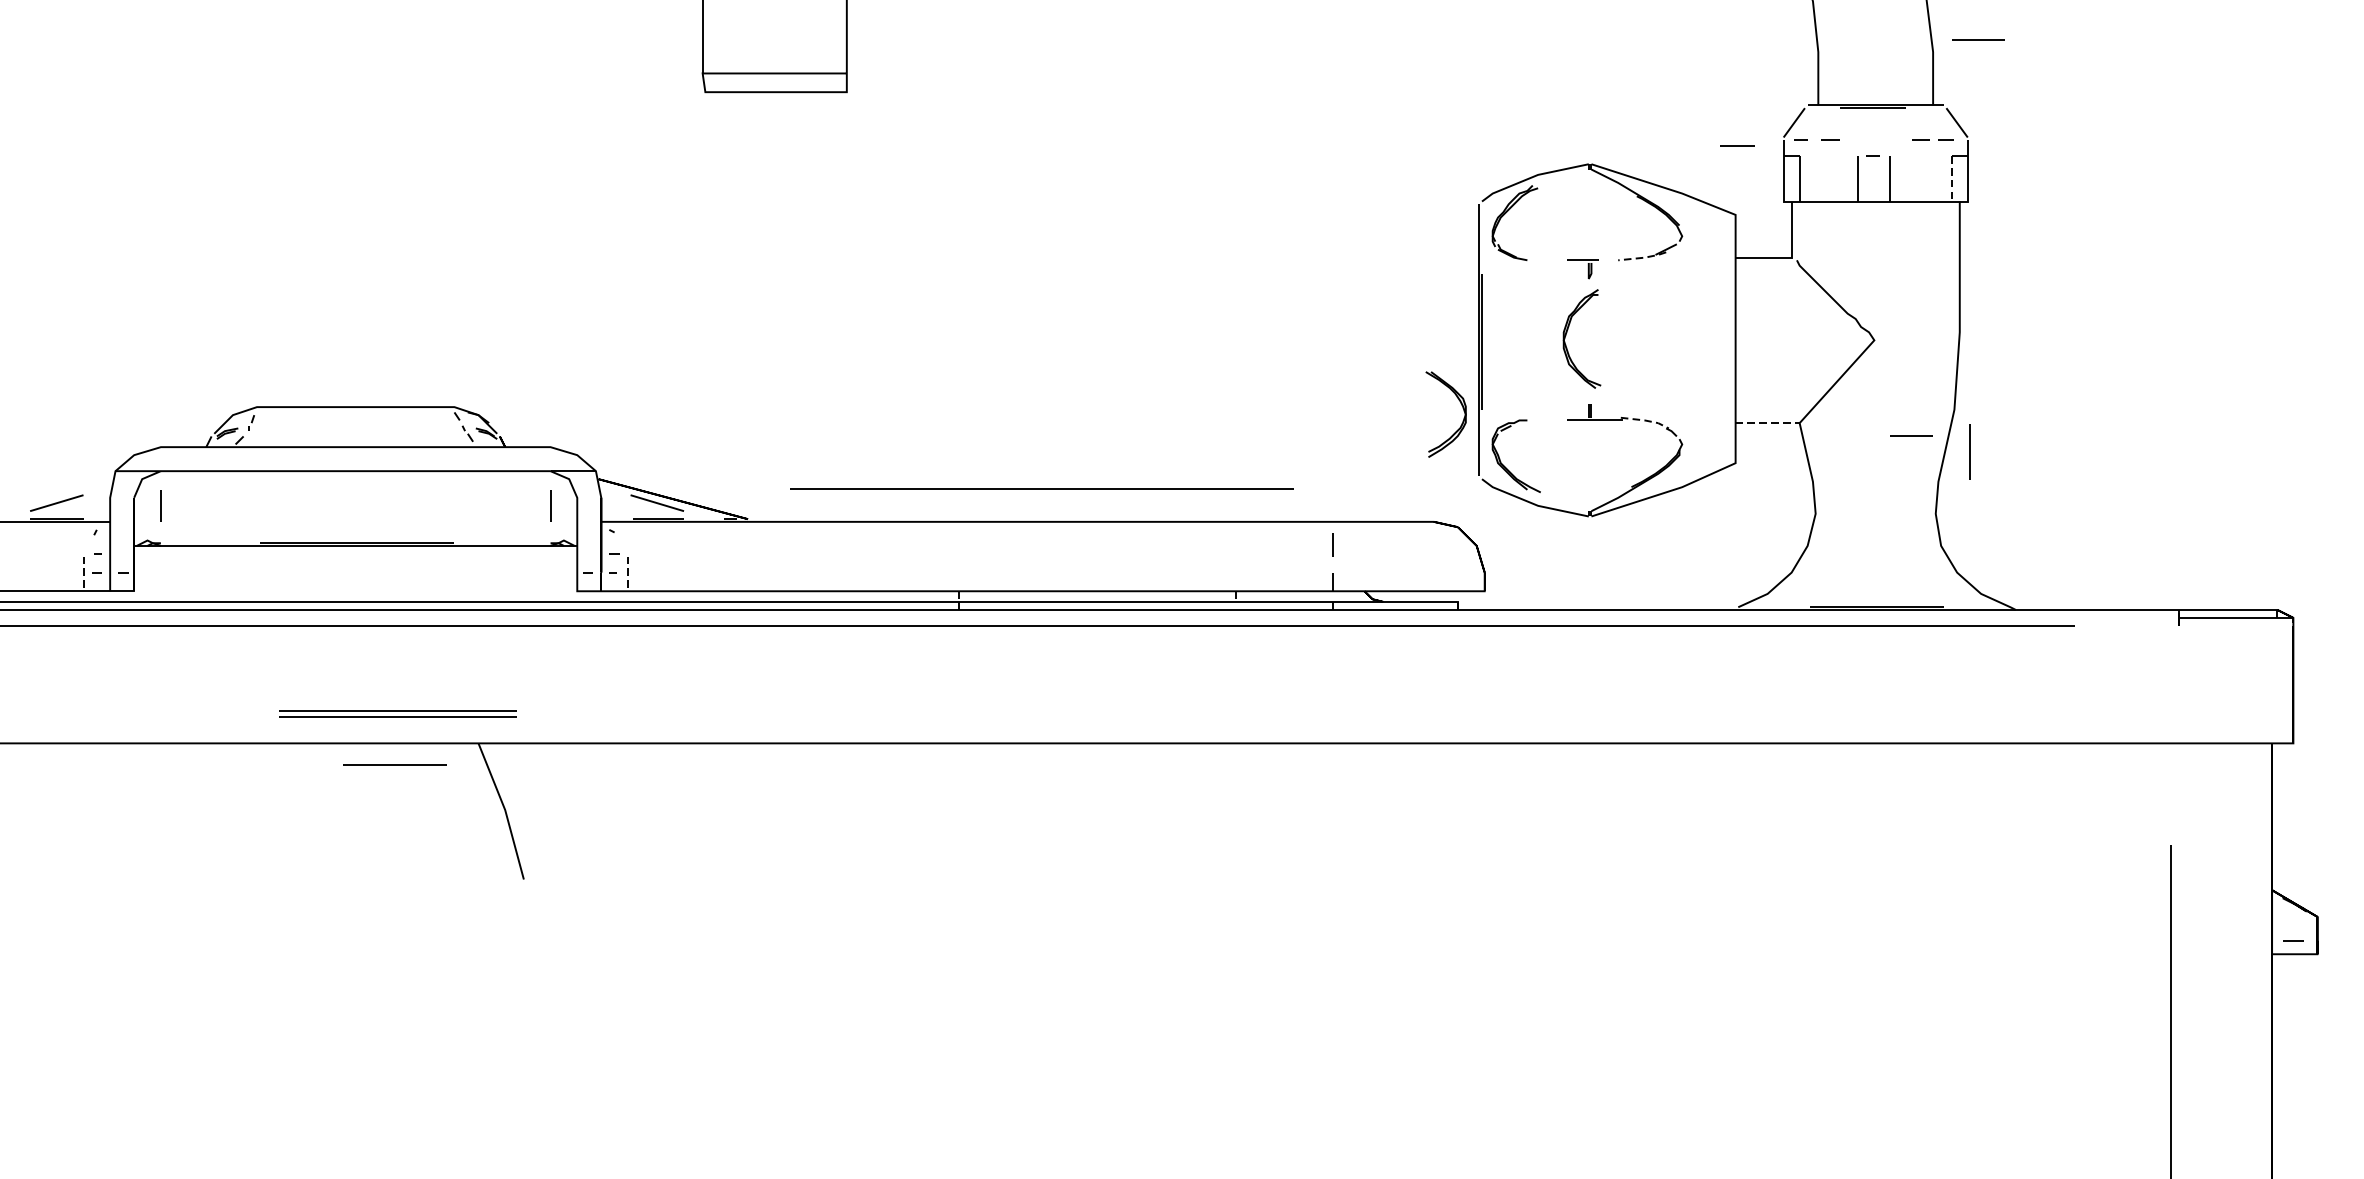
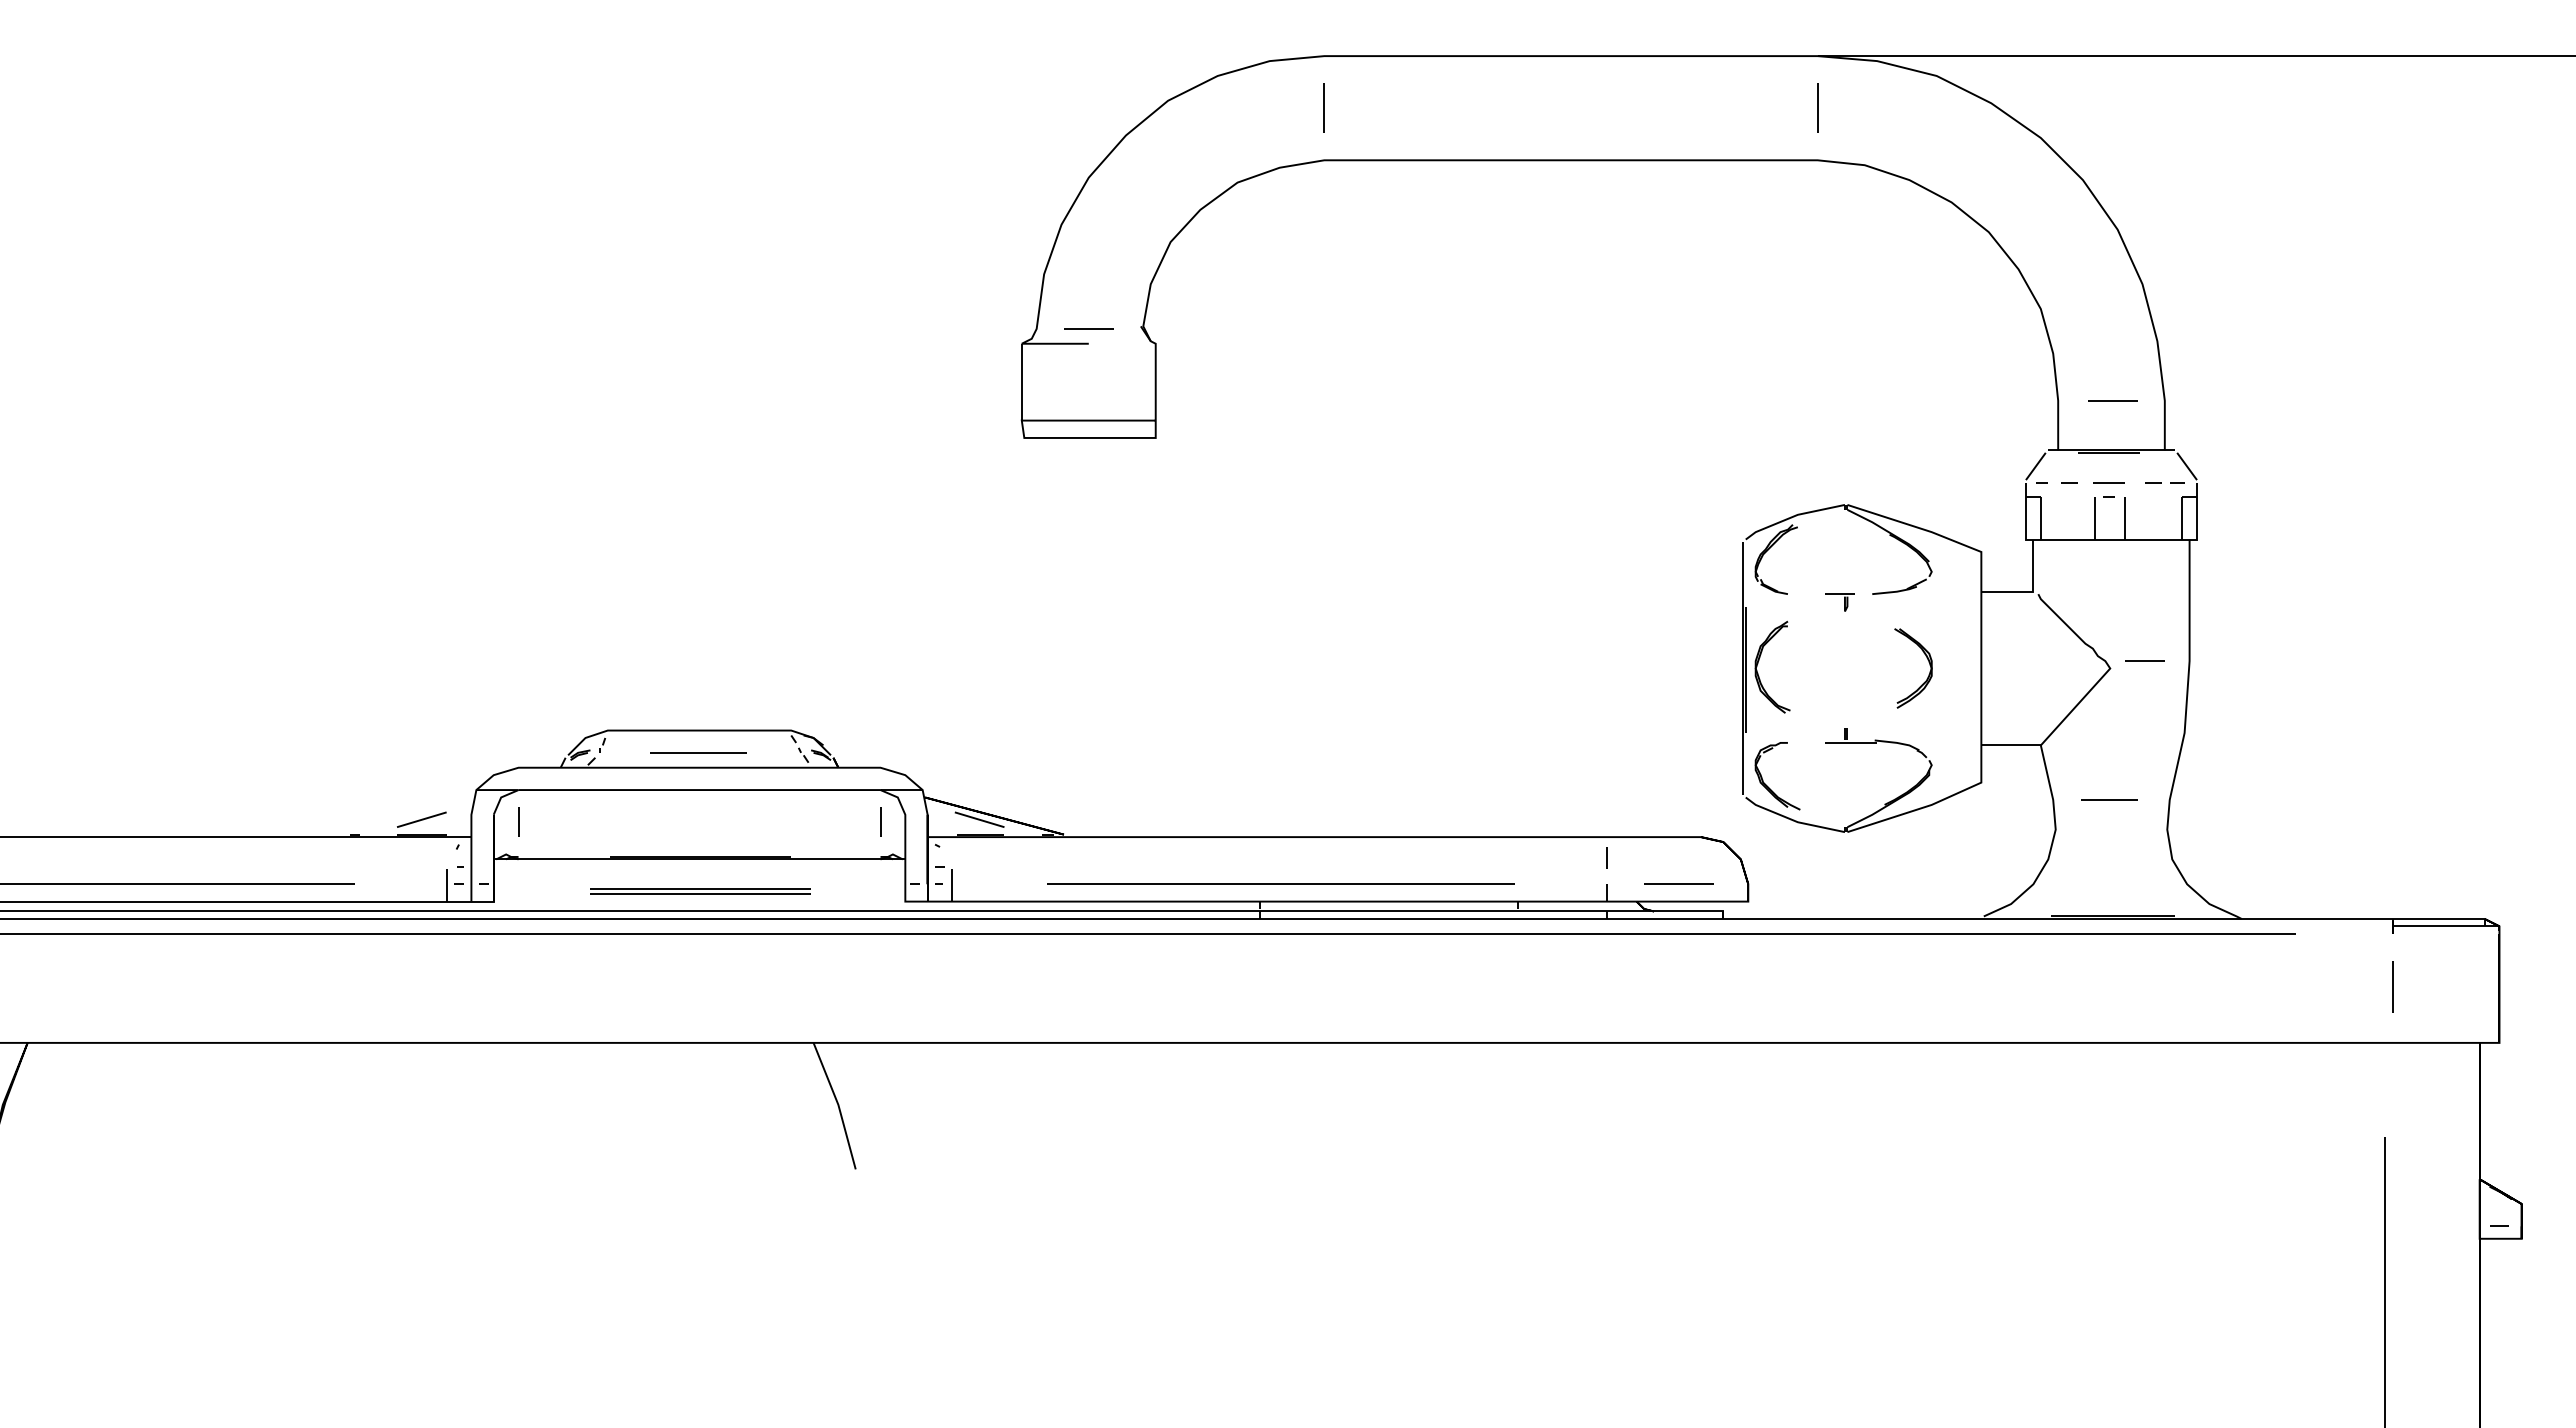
line: (1977, 39) -> (2112, 400), moved
line: (1736, 145) -> (2108, 482), moved
line: (1952, 179) -> (2182, 519), dashed -> solid
line: (1644, 257) -> (1896, 591), dashed -> solid
part: (1567, 331) -> (1759, 660), moved
part: (1461, 405) -> (1927, 660), moved
line: (1645, 421) -> (1897, 743), dashed -> solid
line: (1768, 423) -> (2011, 745), dashed -> solid
line: (1911, 435) -> (2144, 660), moved
line: (1969, 451) -> (2392, 986), moved
line: (1873, 481) -> (2109, 799), added
line: (1041, 487) -> (1280, 883), moved
line: (1409, 571) -> (1678, 883), added
line: (83, 573) -> (446, 885), dashed -> solid
line: (628, 573) -> (952, 885), dashed -> solid
part: (397, 713) -> (700, 891), moved
line: (395, 764) -> (698, 752), moved

